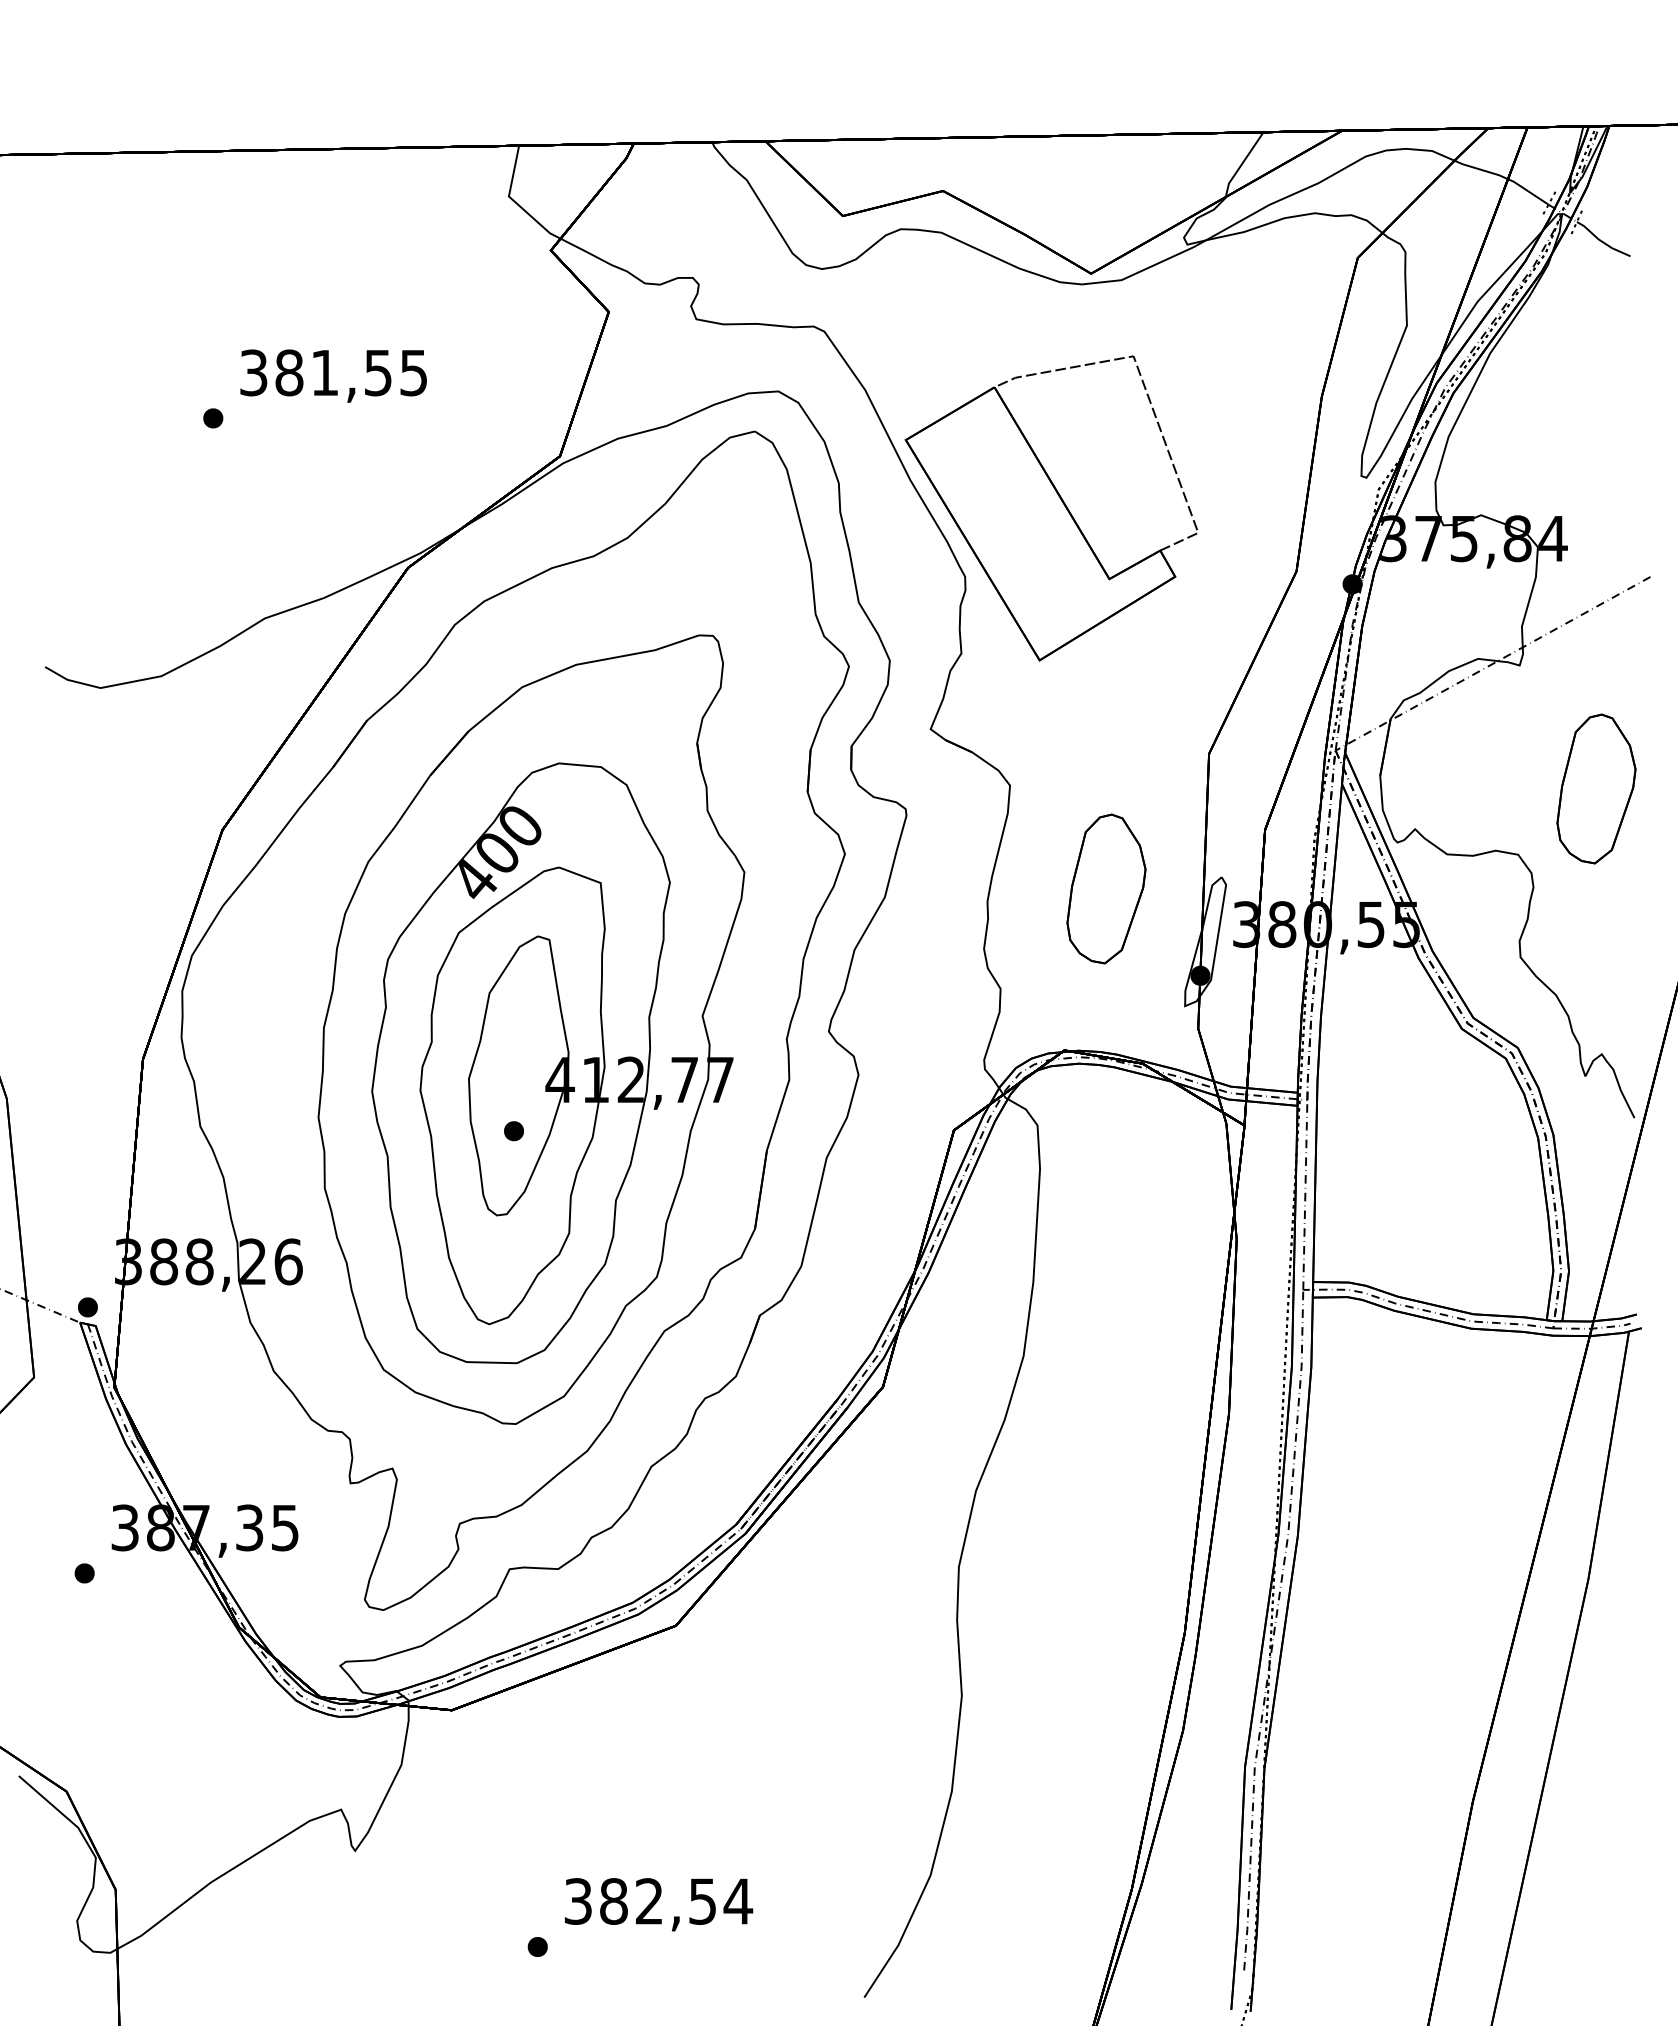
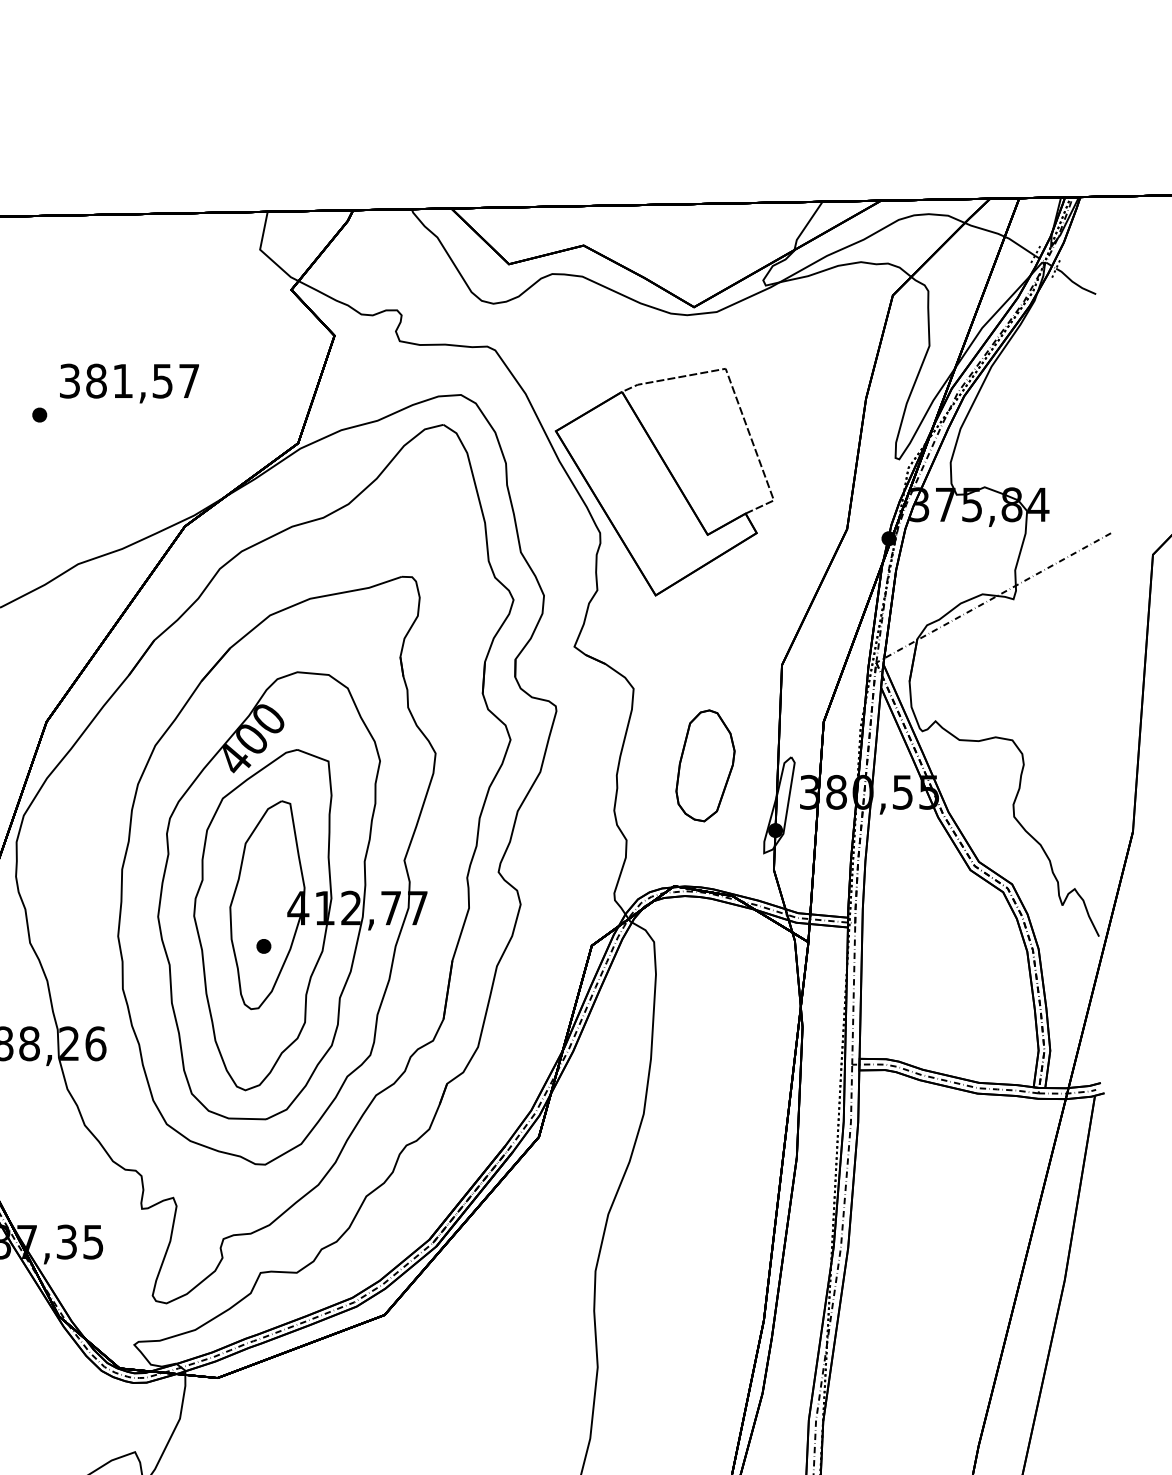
text: (413, 373) -> (188, 381), 381,55 -> 381,57
part: (1596, 788) -> (1070, 690), removed

